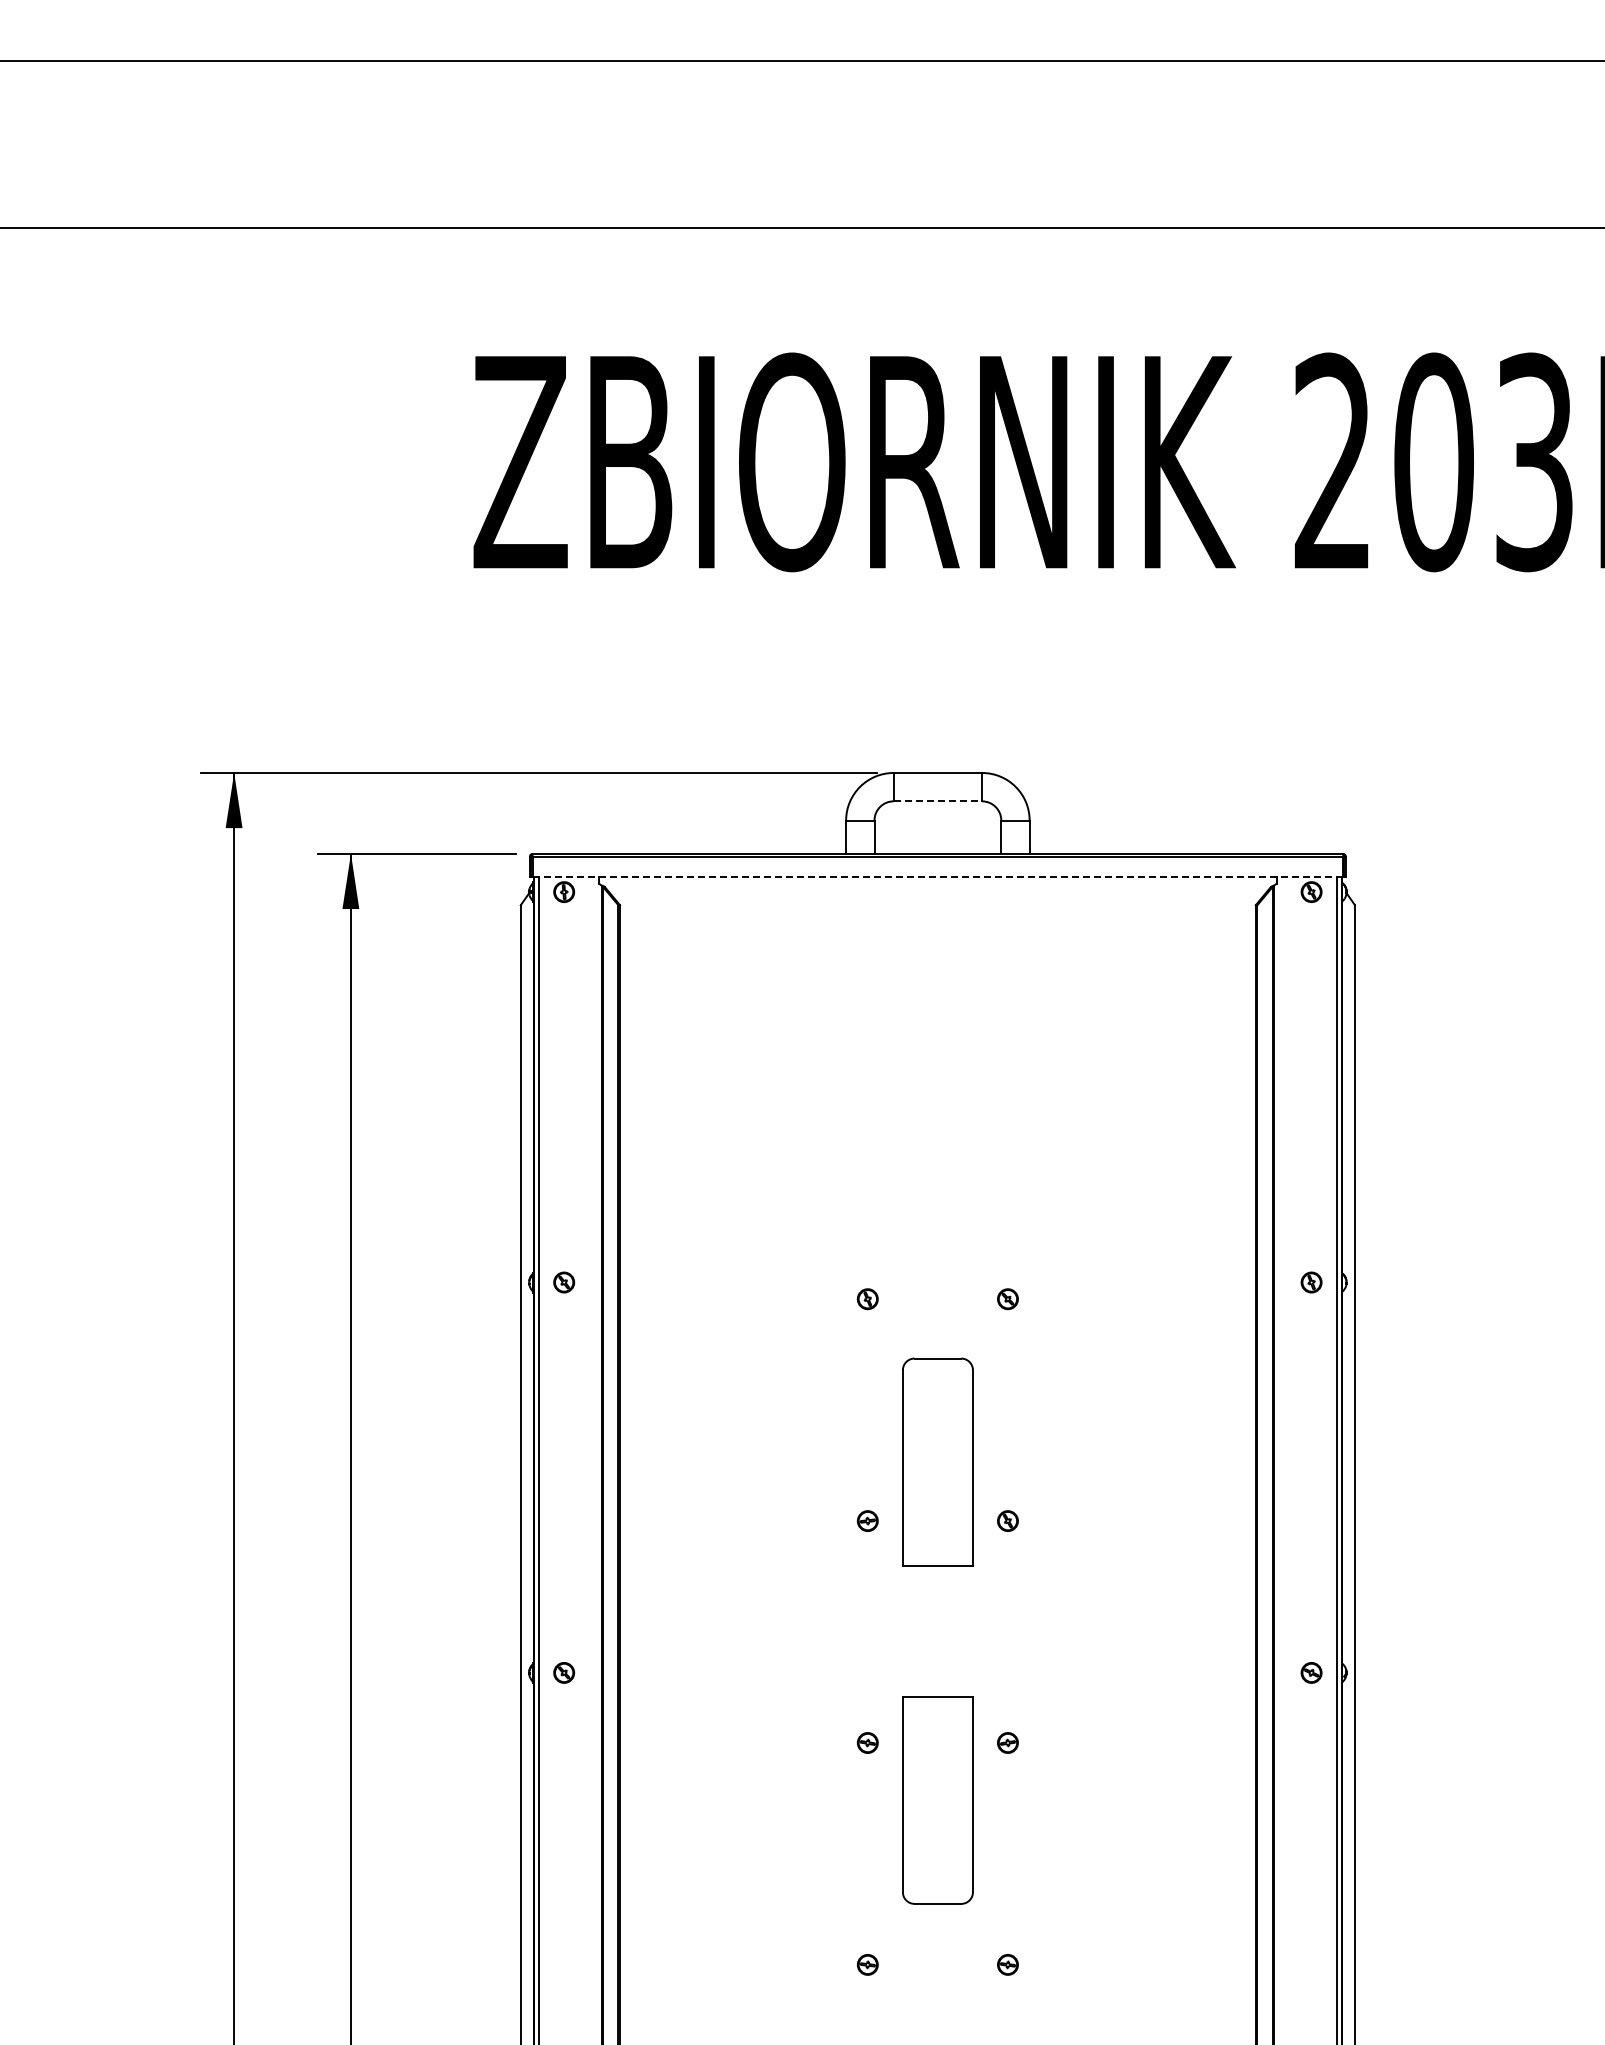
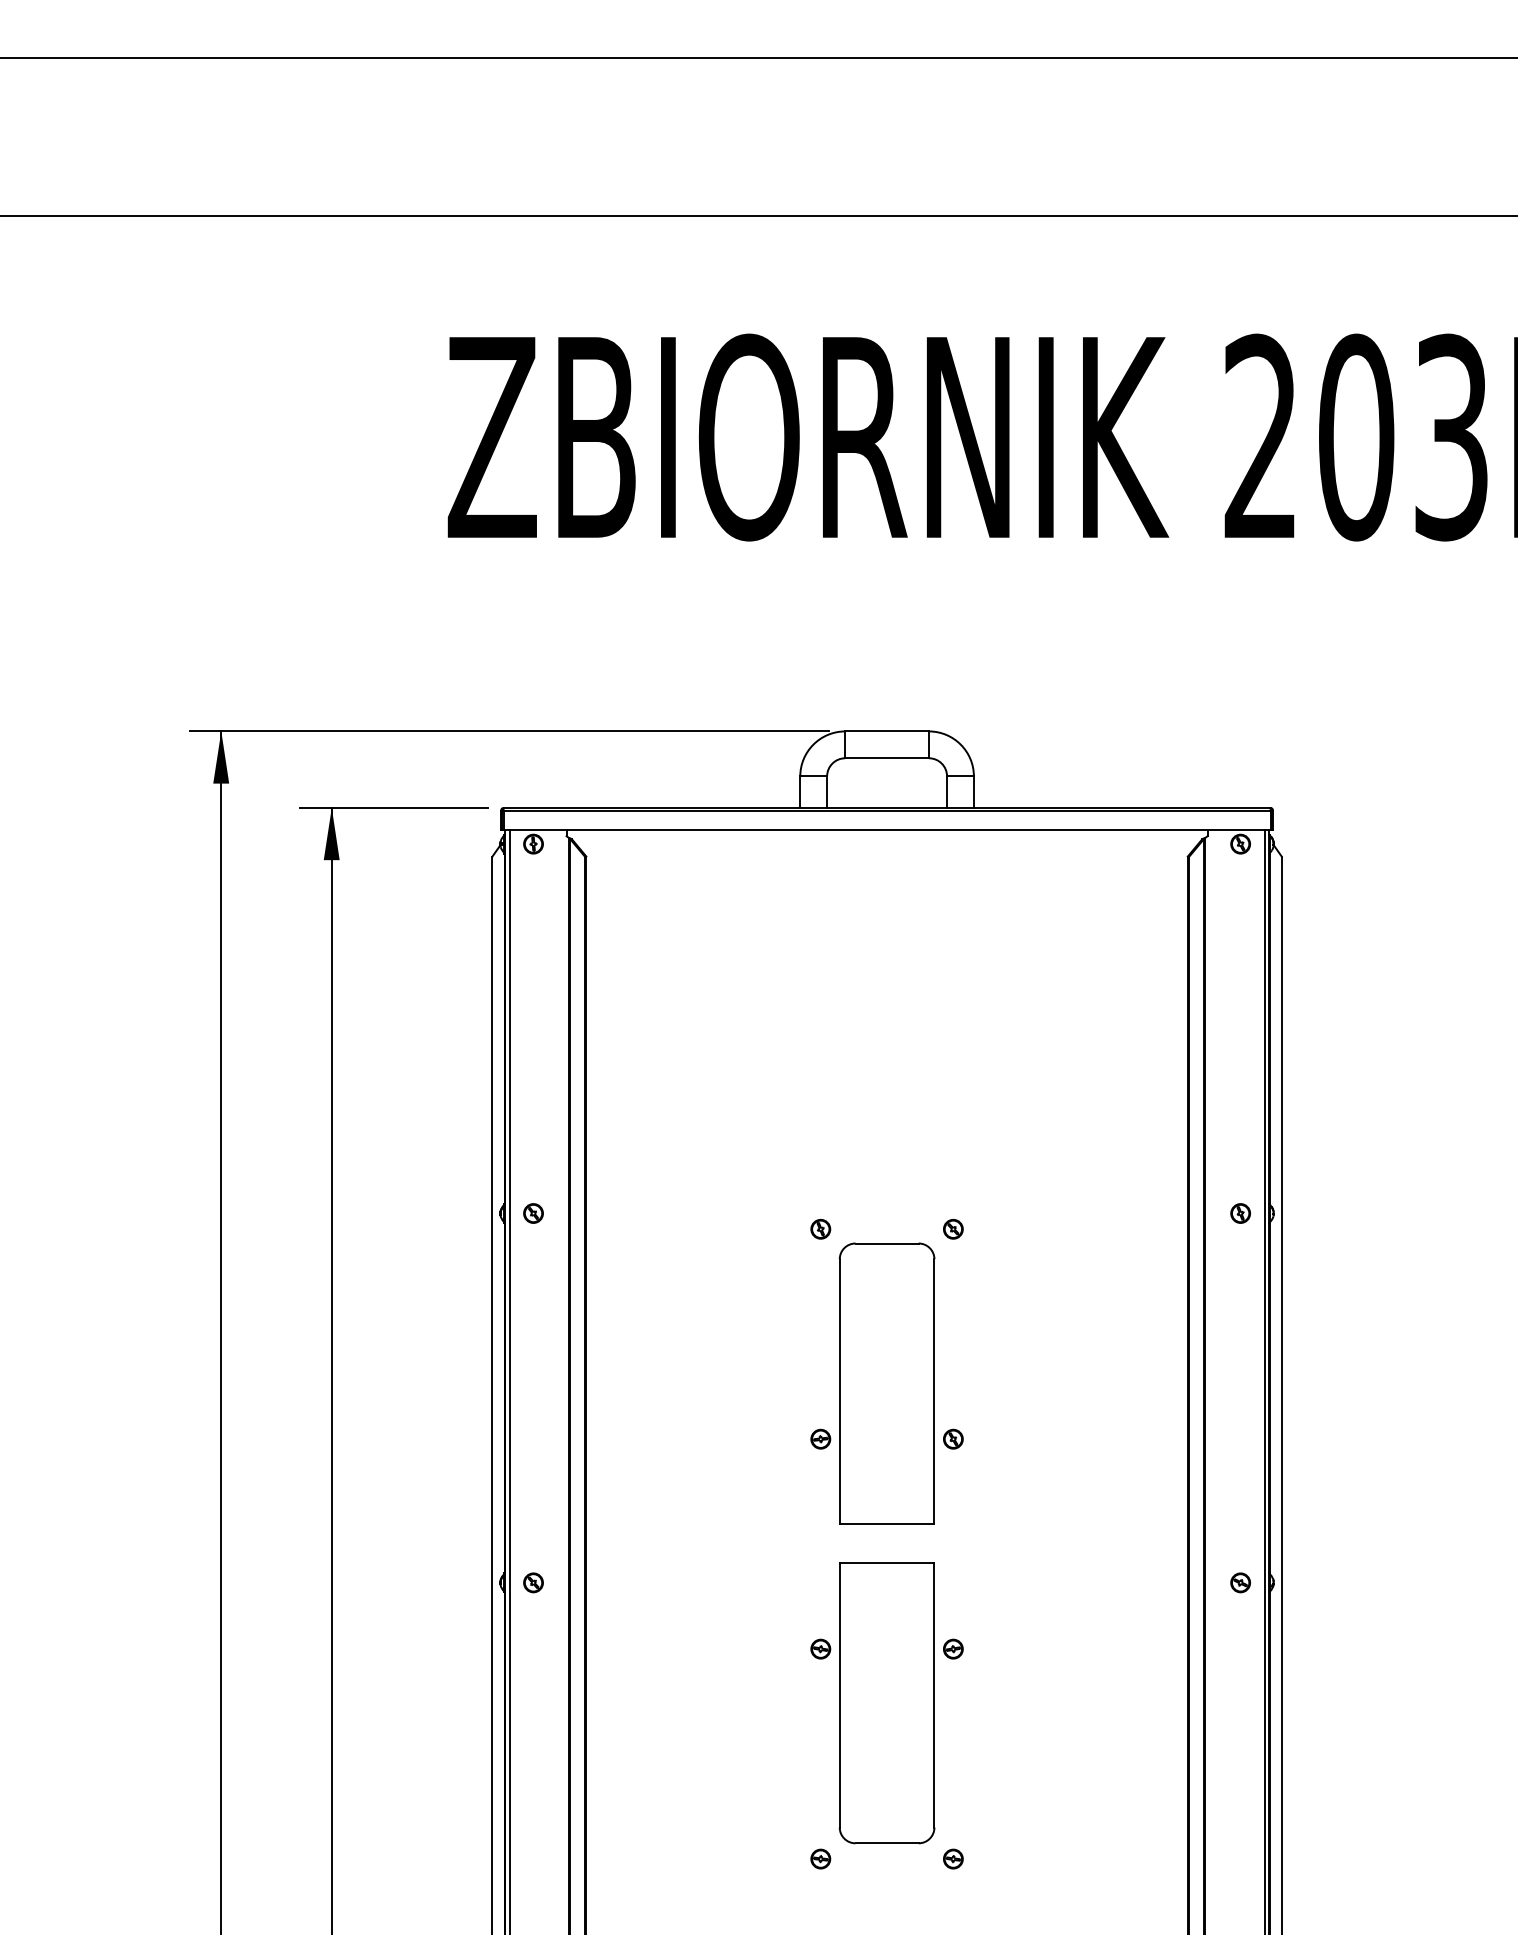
line: (938, 801) -> (887, 758), dashed -> solid
line: (937, 877) -> (886, 830), dashed -> solid
part: (937, 1461) -> (886, 1382), size x1.43
part: (937, 1800) -> (886, 1703), size x1.43

